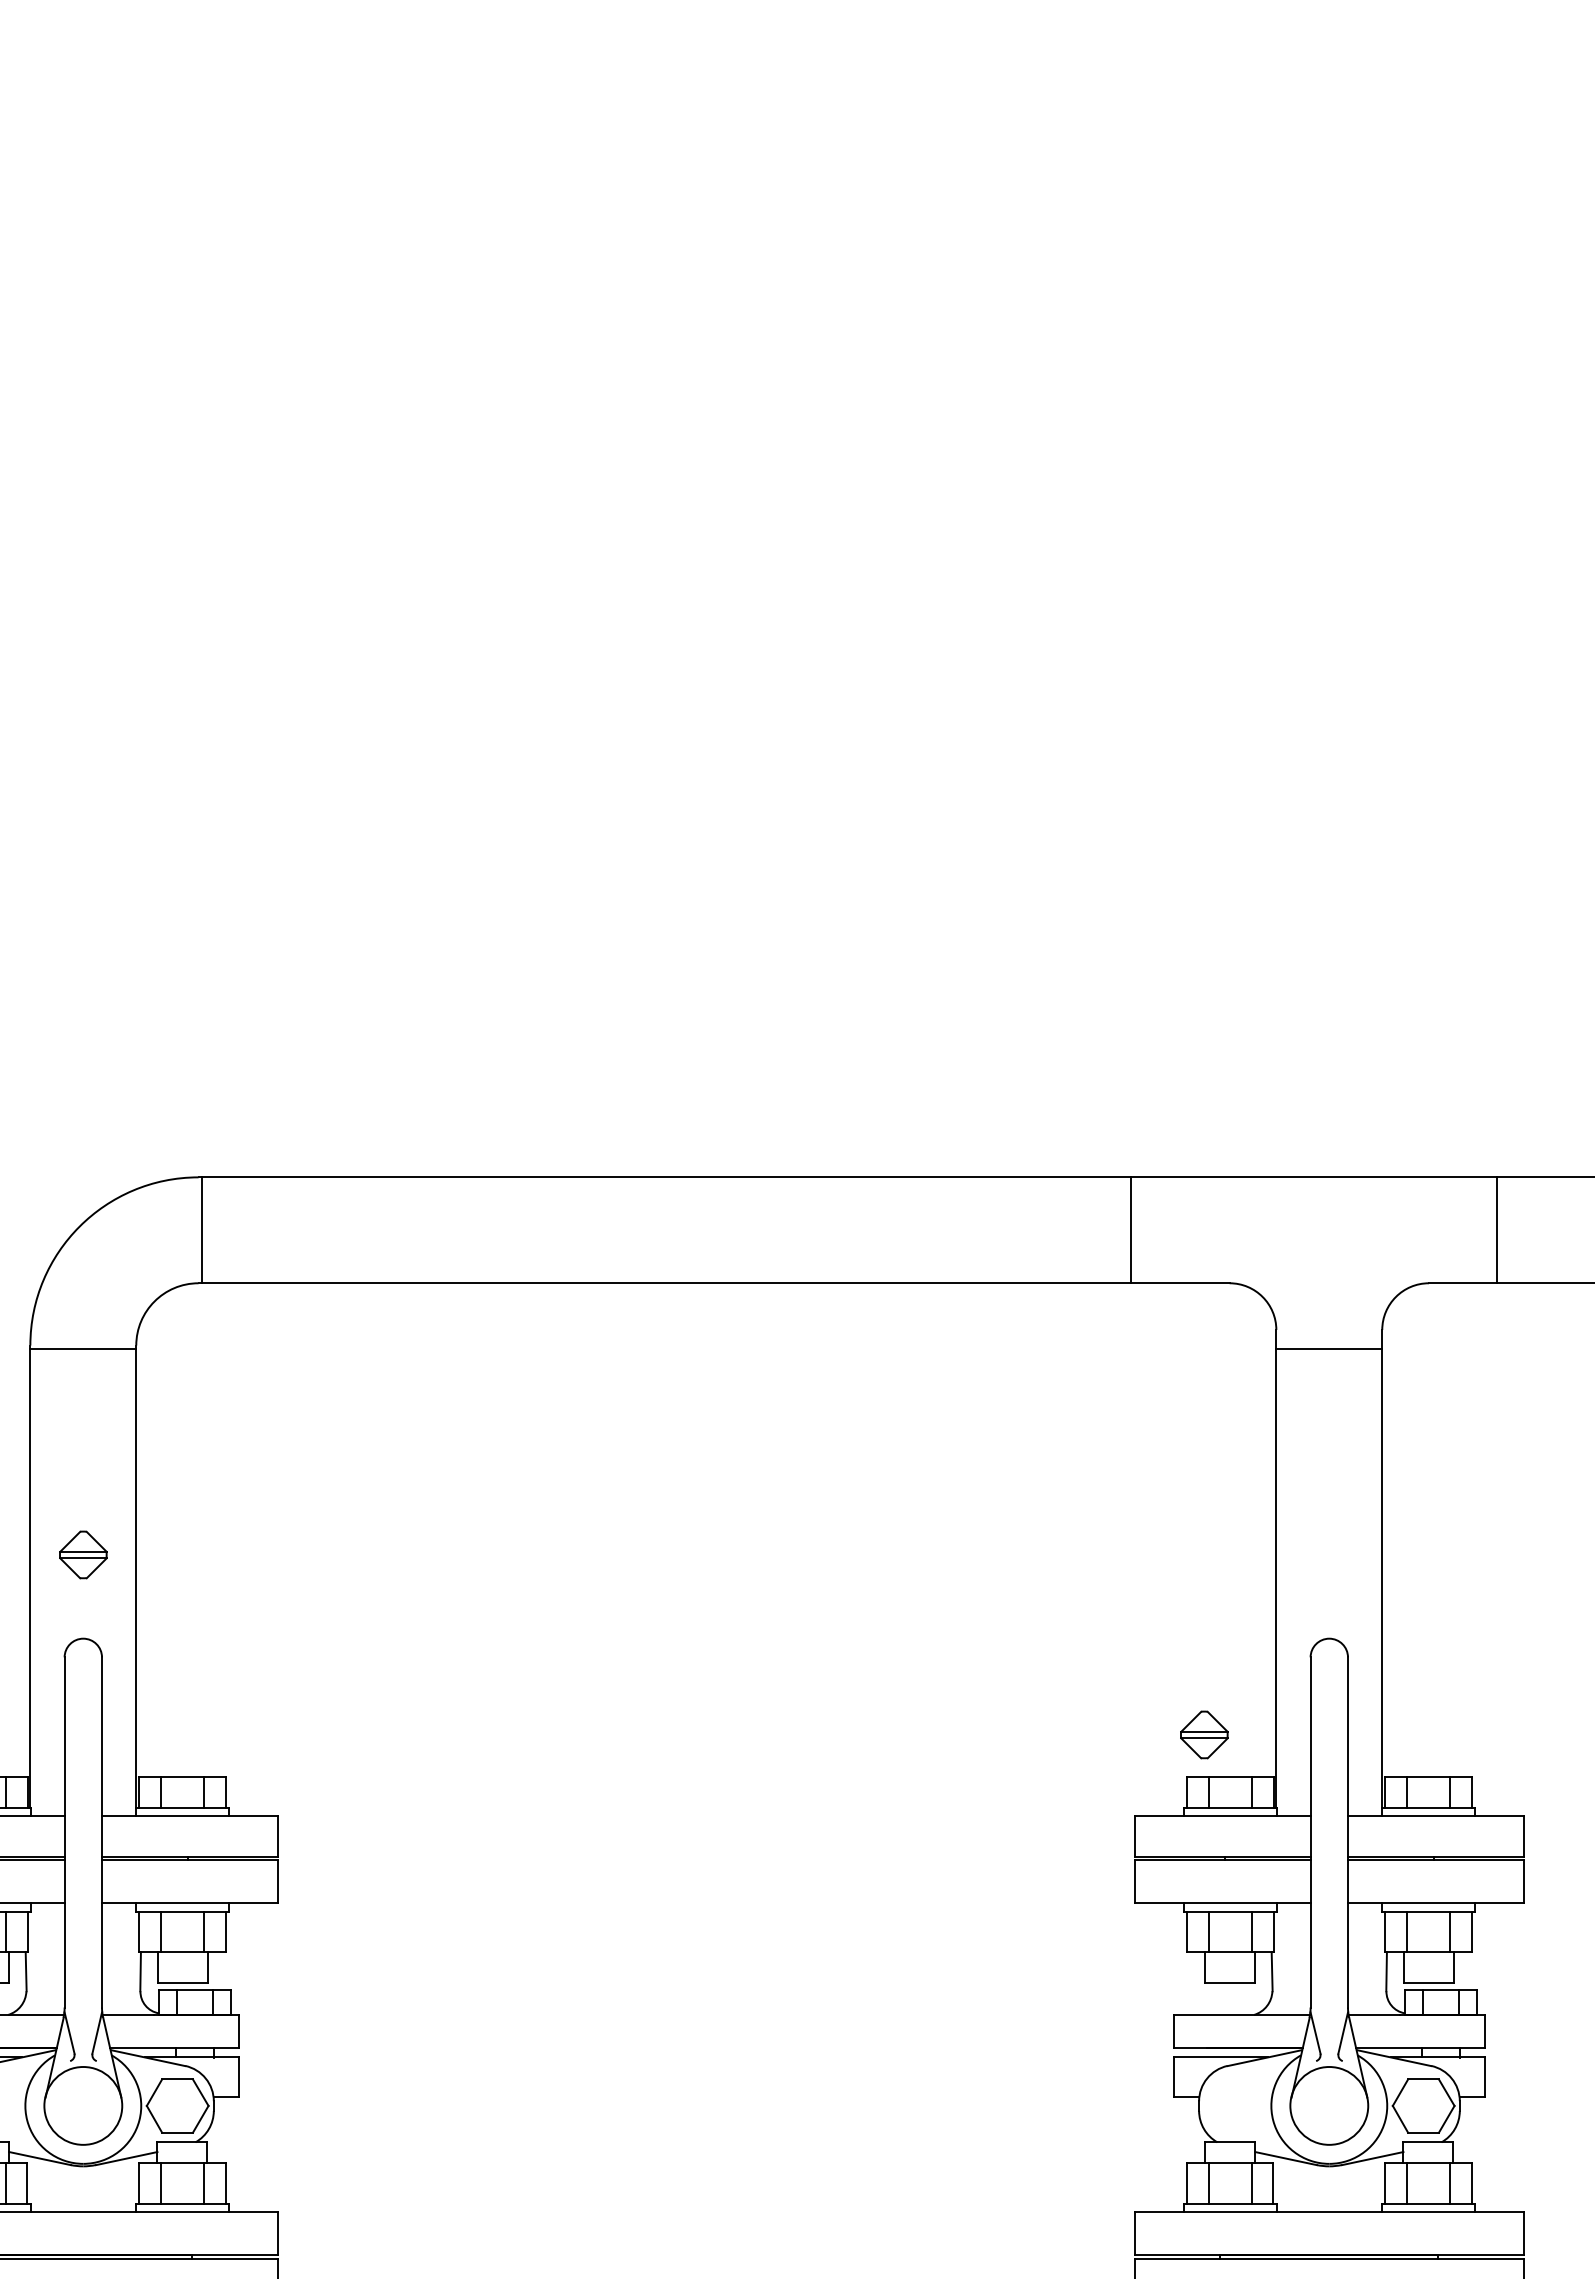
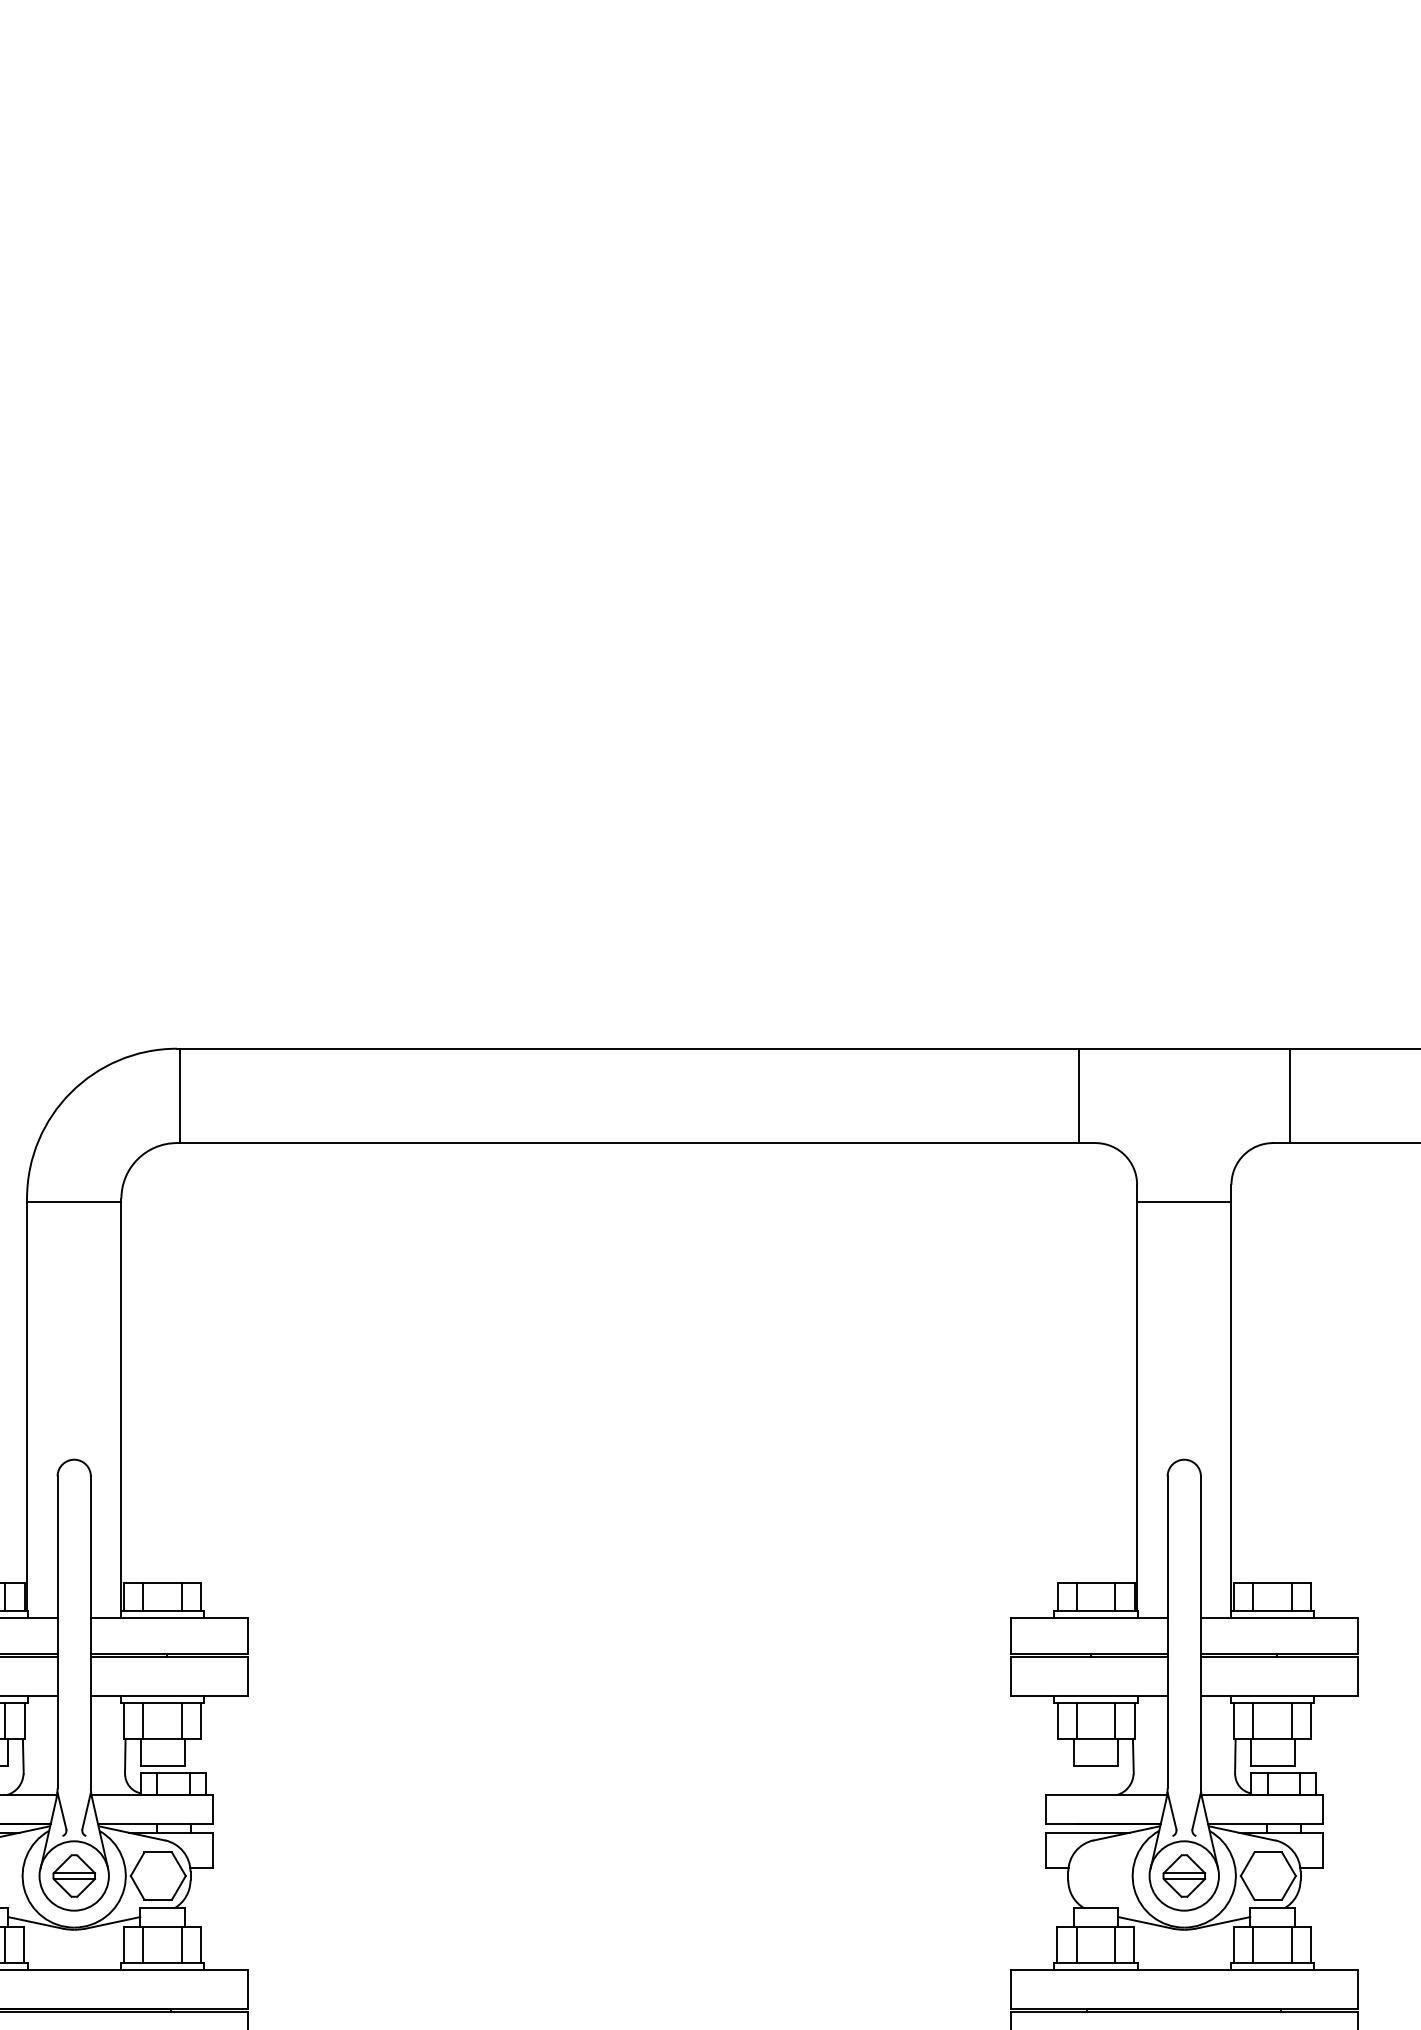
line: (1130, 1230) -> (1078, 1096), moved
line: (1496, 1230) -> (1289, 1096), moved
part: (83, 1554) -> (74, 1875), moved
part: (1204, 1734) -> (1184, 1875), moved

